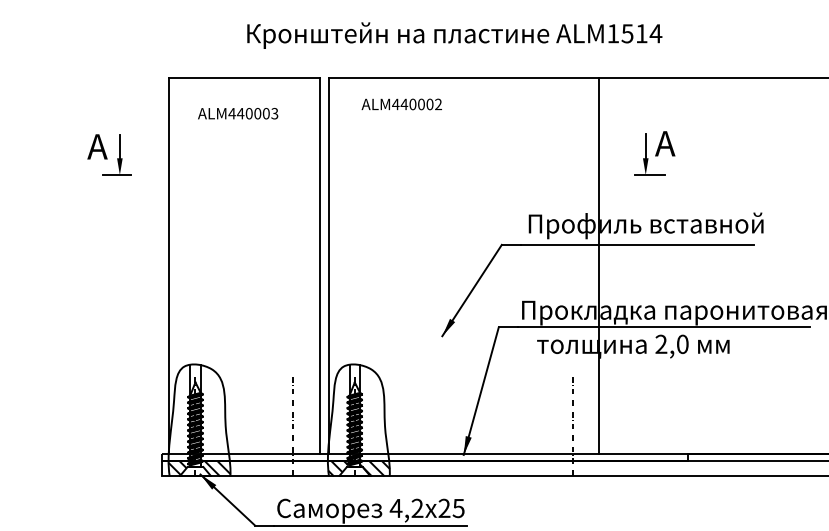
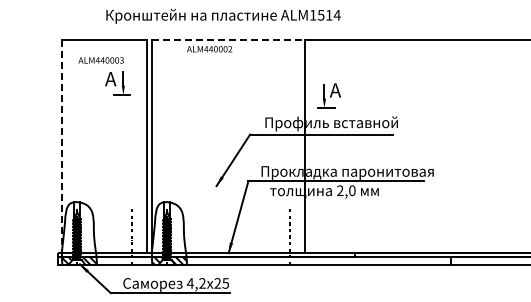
line: (465, 78) -> (229, 40), solid -> dashed
text: (401, 104) -> (209, 49), moved
part: (654, 152) -> (329, 95), moved
part: (109, 154) -> (117, 83), moved
line: (169, 266) -> (62, 146), solid -> dashed

